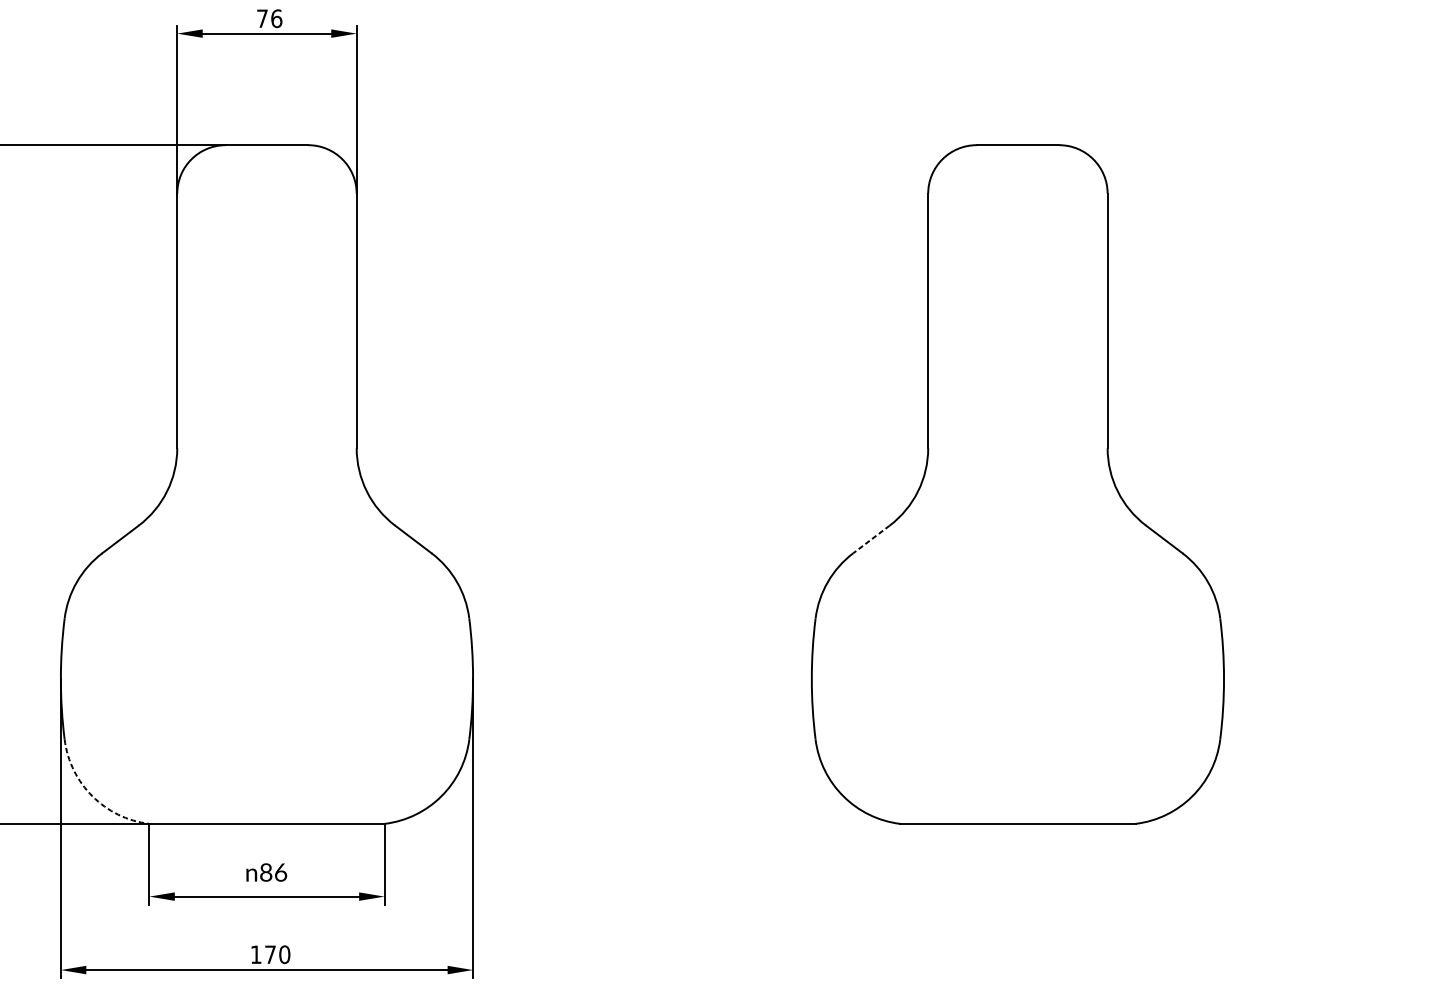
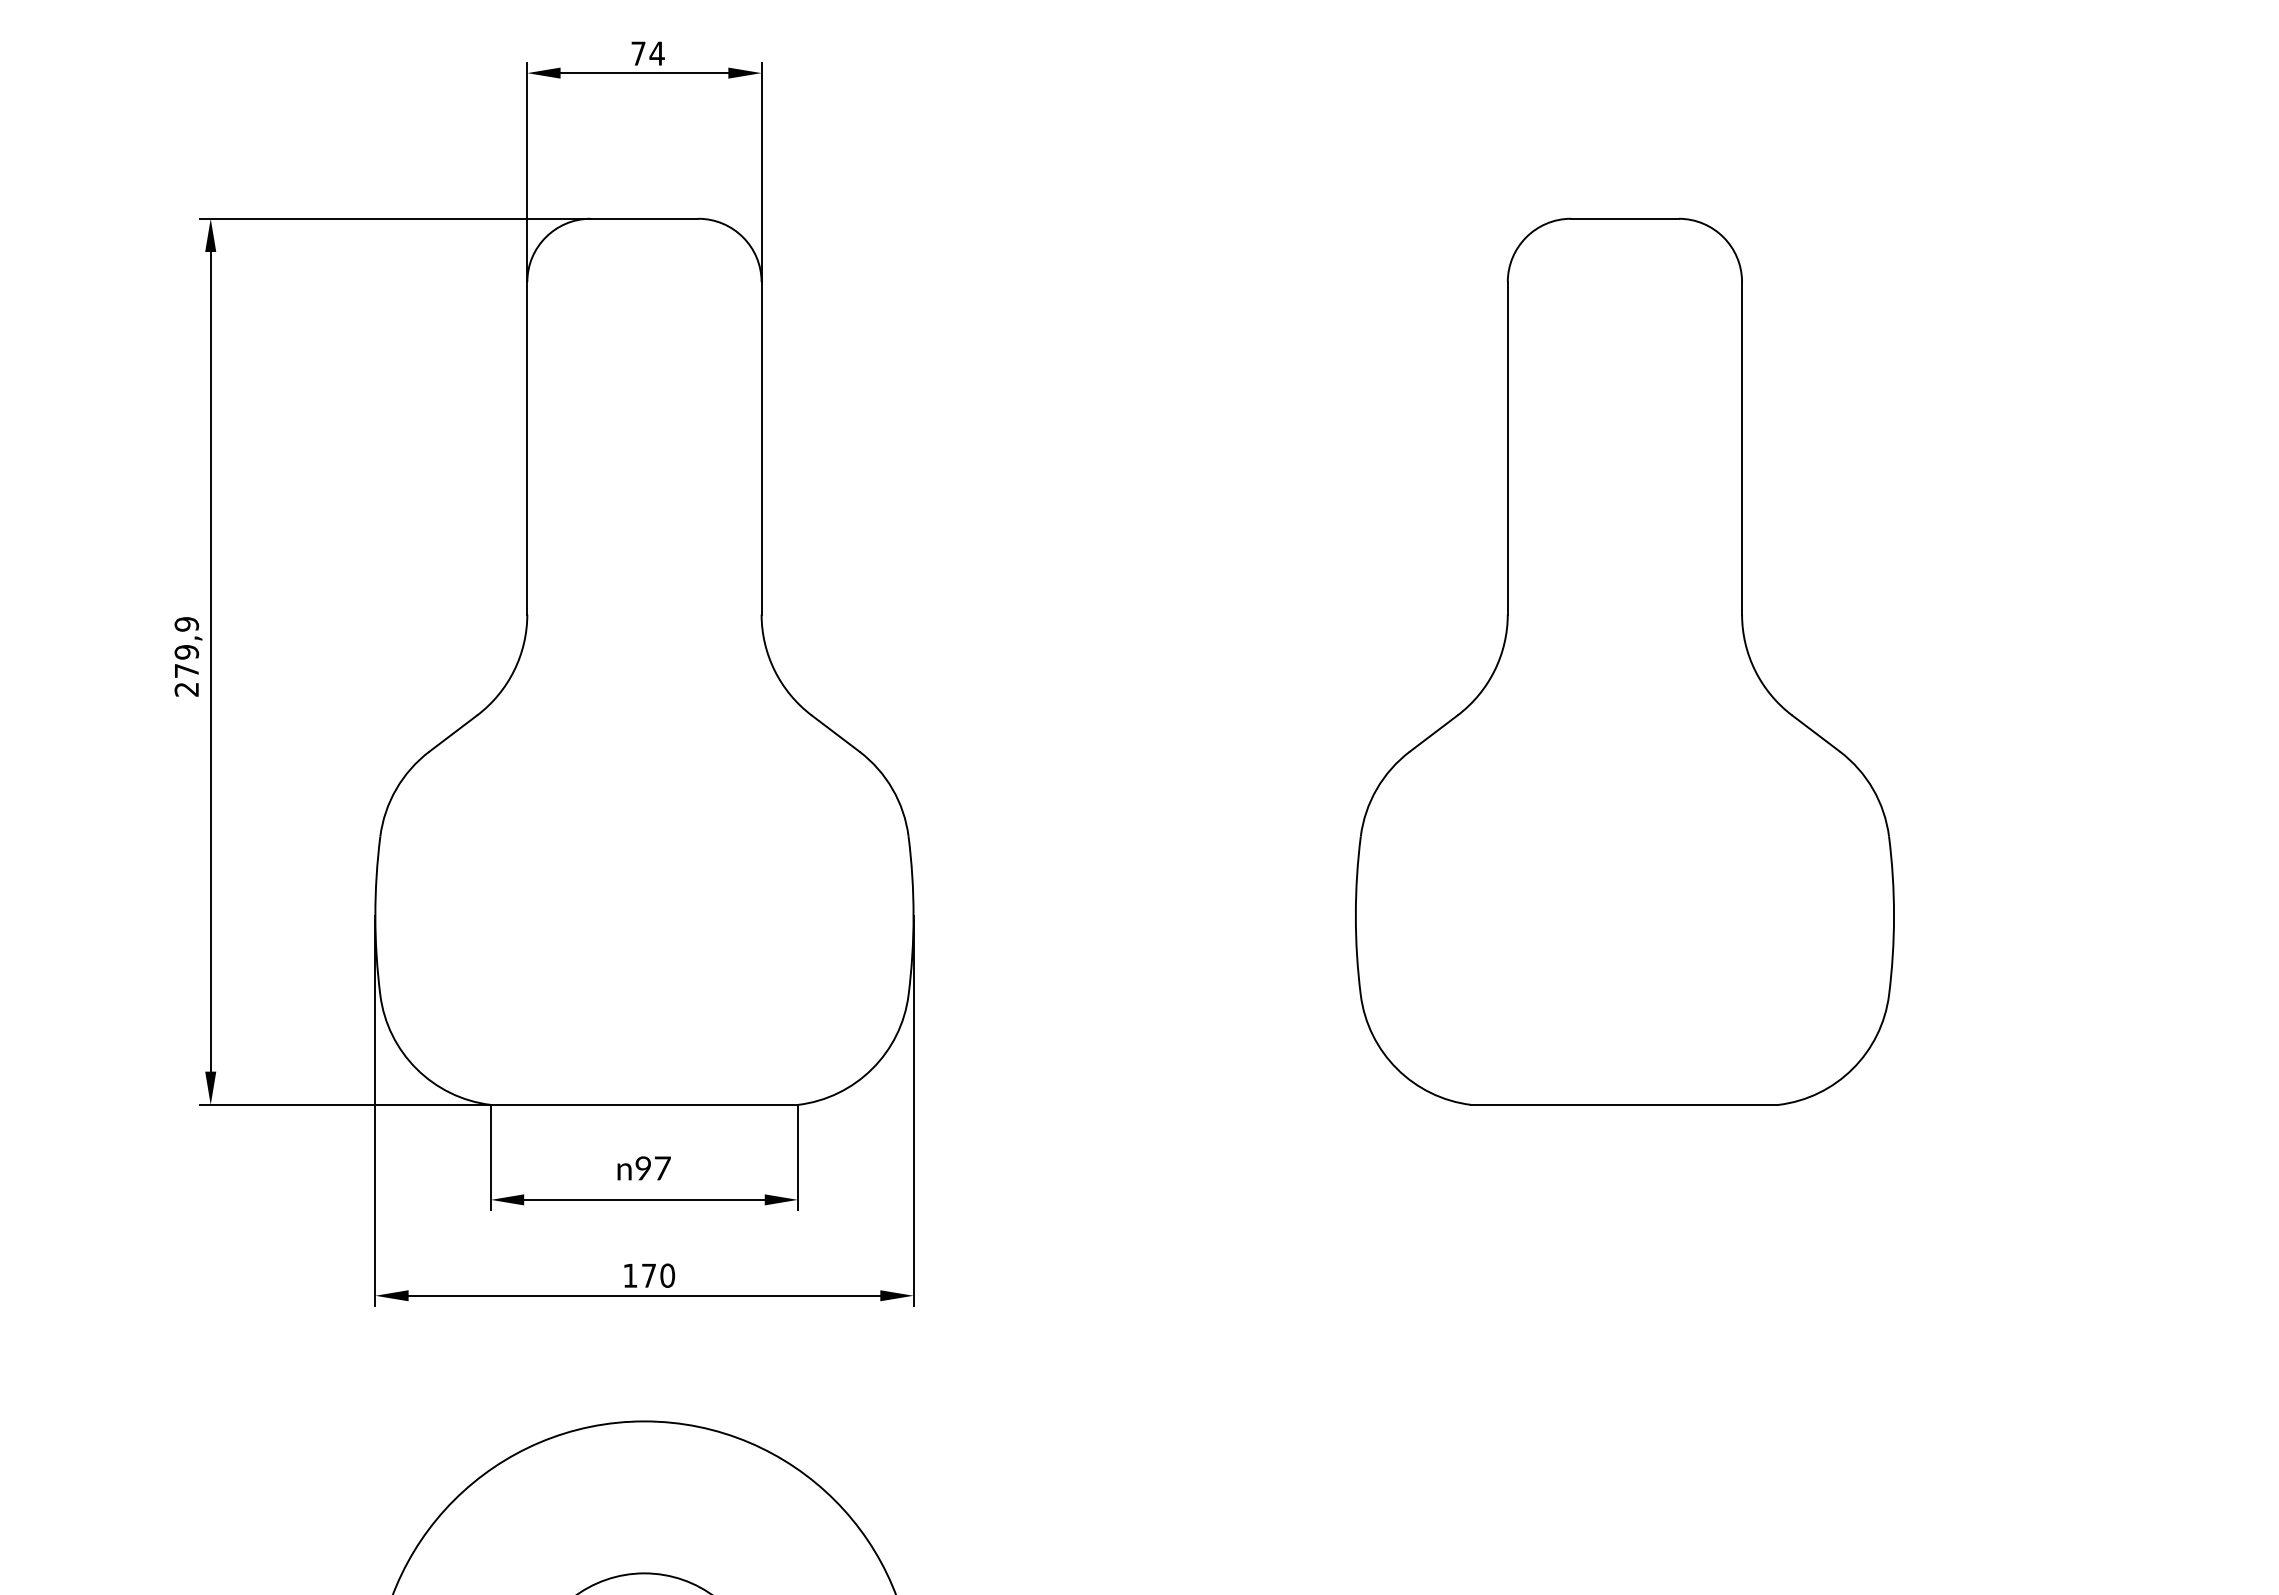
text: (276, 18) -> (656, 53), 76 -> 74
line: (871, 539) -> (1433, 733), dashed -> solid
arc: (92, 795) -> (416, 1068), dashed -> solid
text: (273, 872) -> (652, 1168), 86 -> 97

